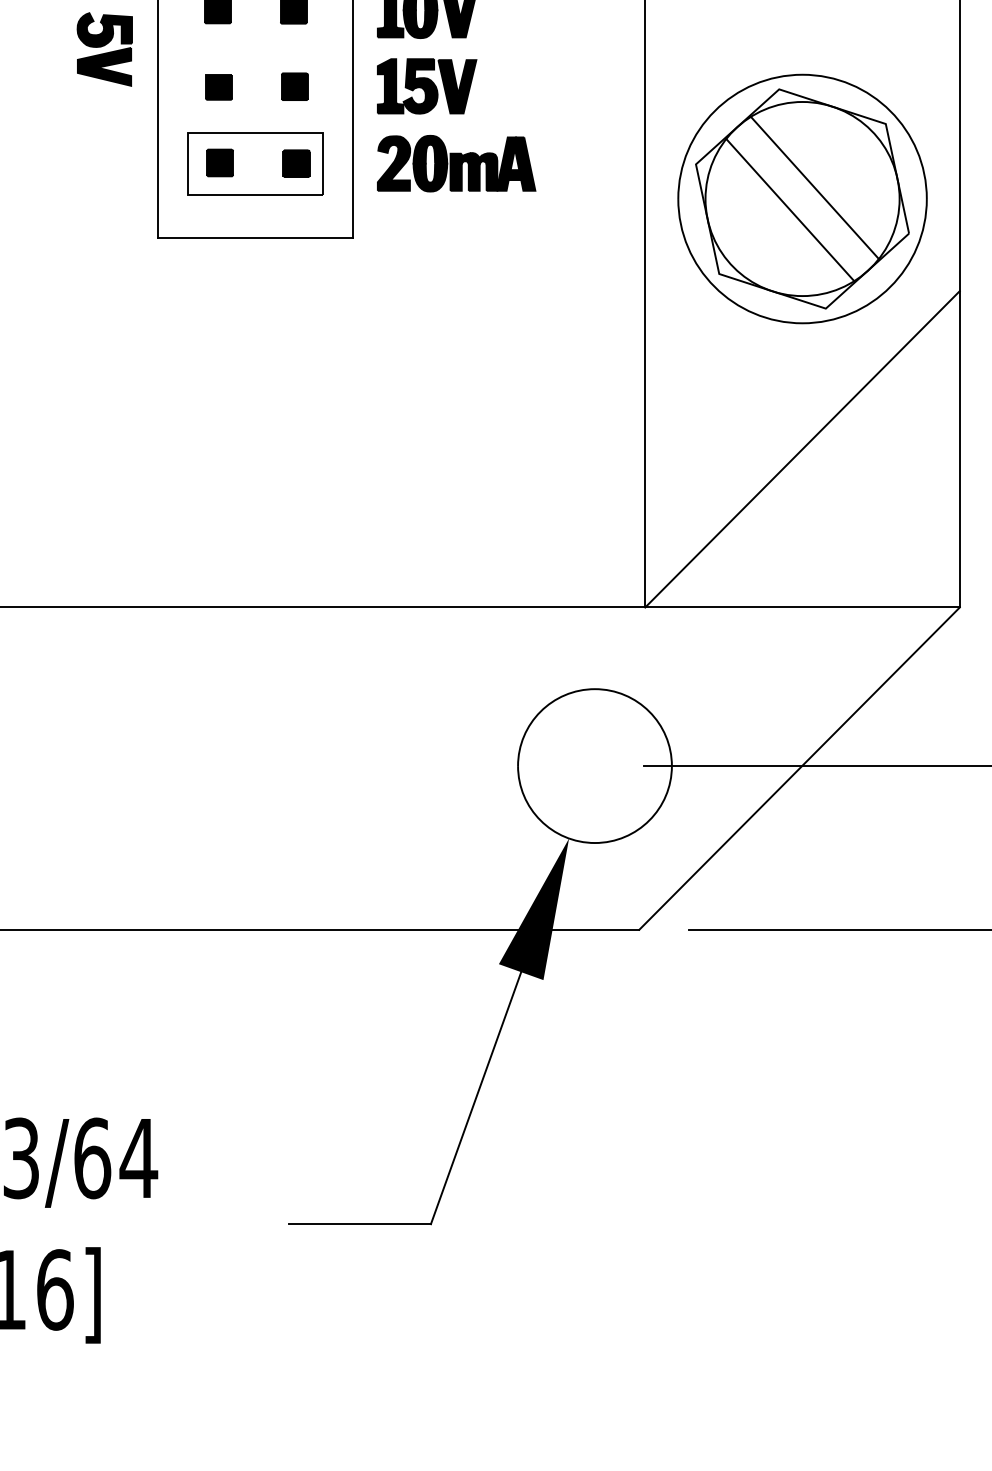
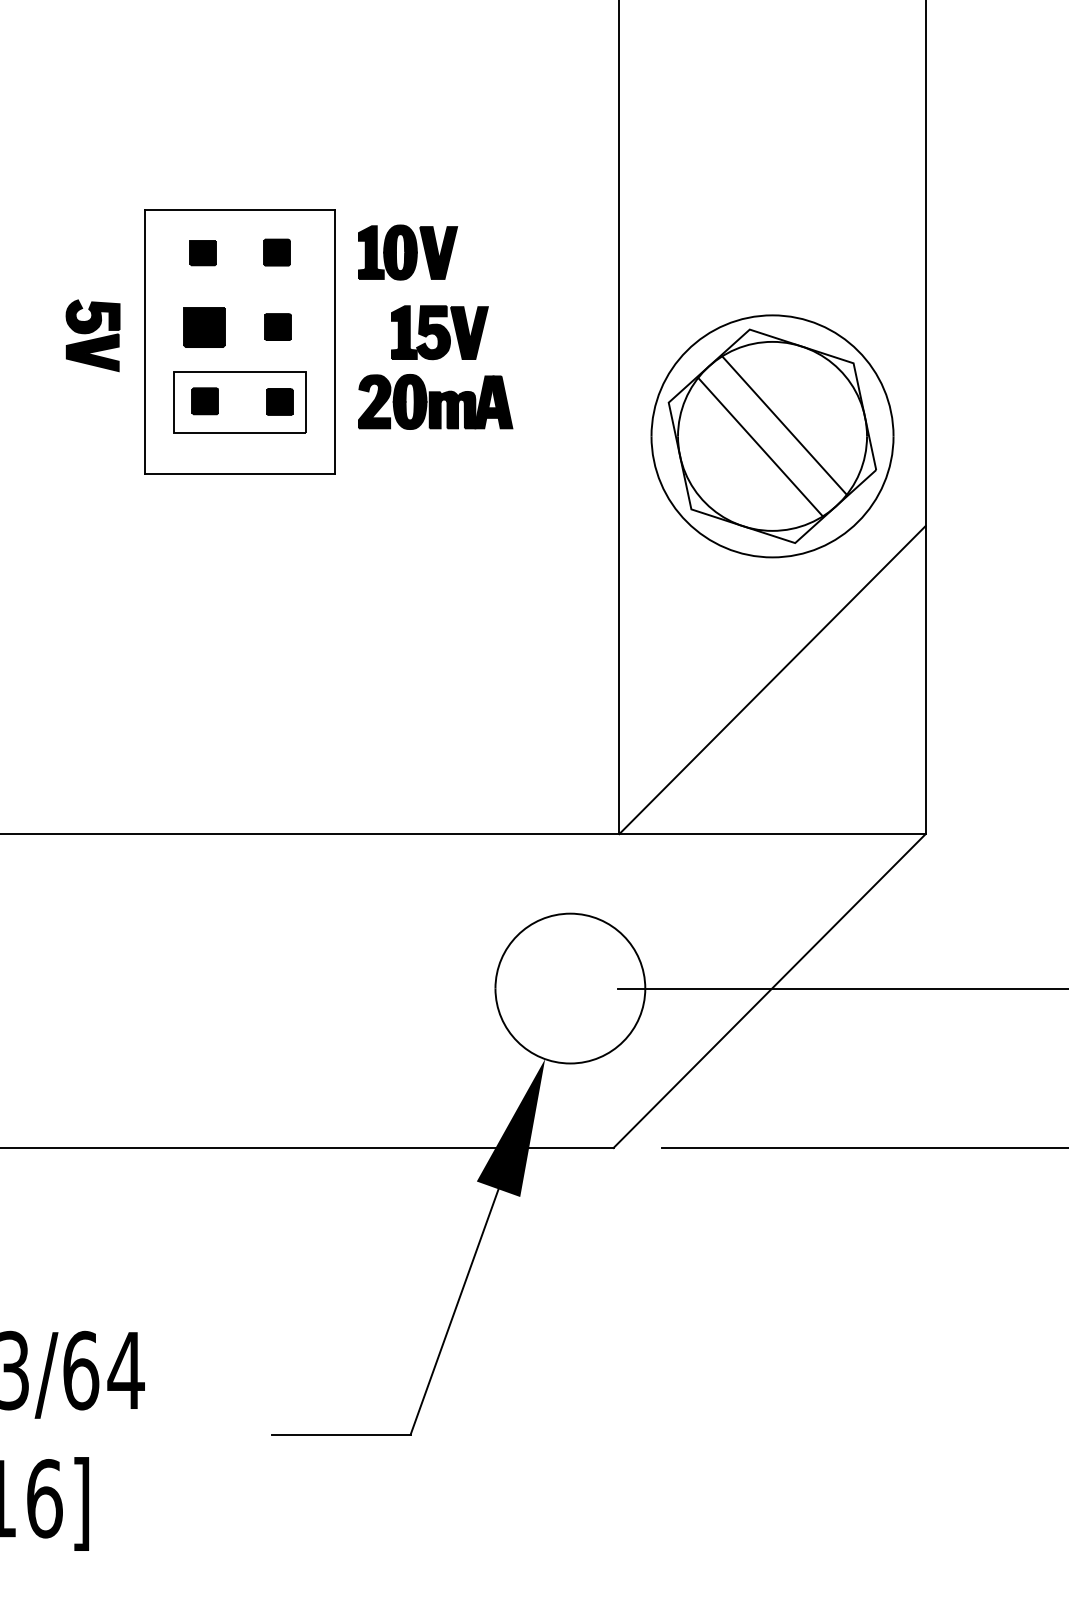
part: (104, 49) -> (92, 335), moved
part: (426, 86) -> (439, 332), moved
part: (218, 87) -> (203, 327), size x1.6

